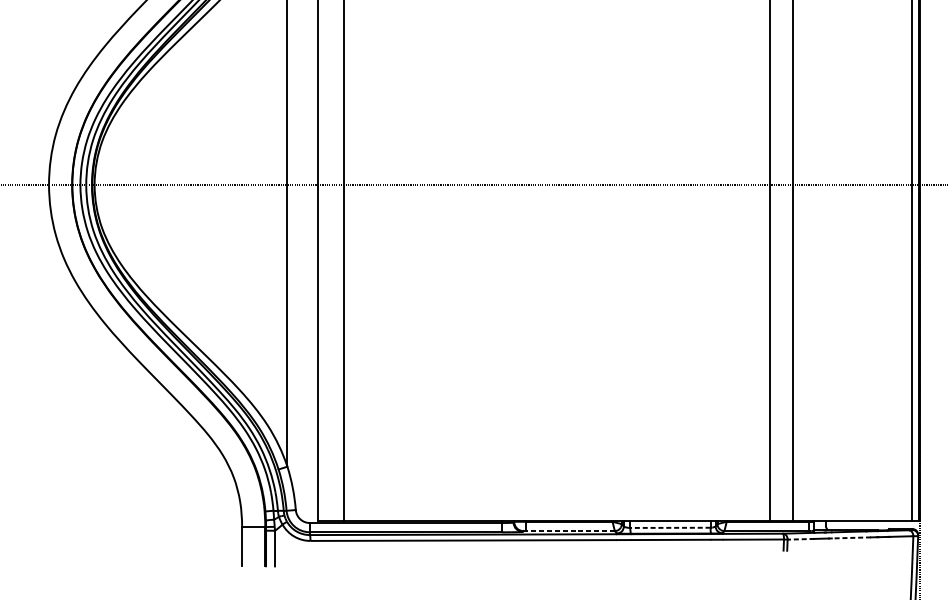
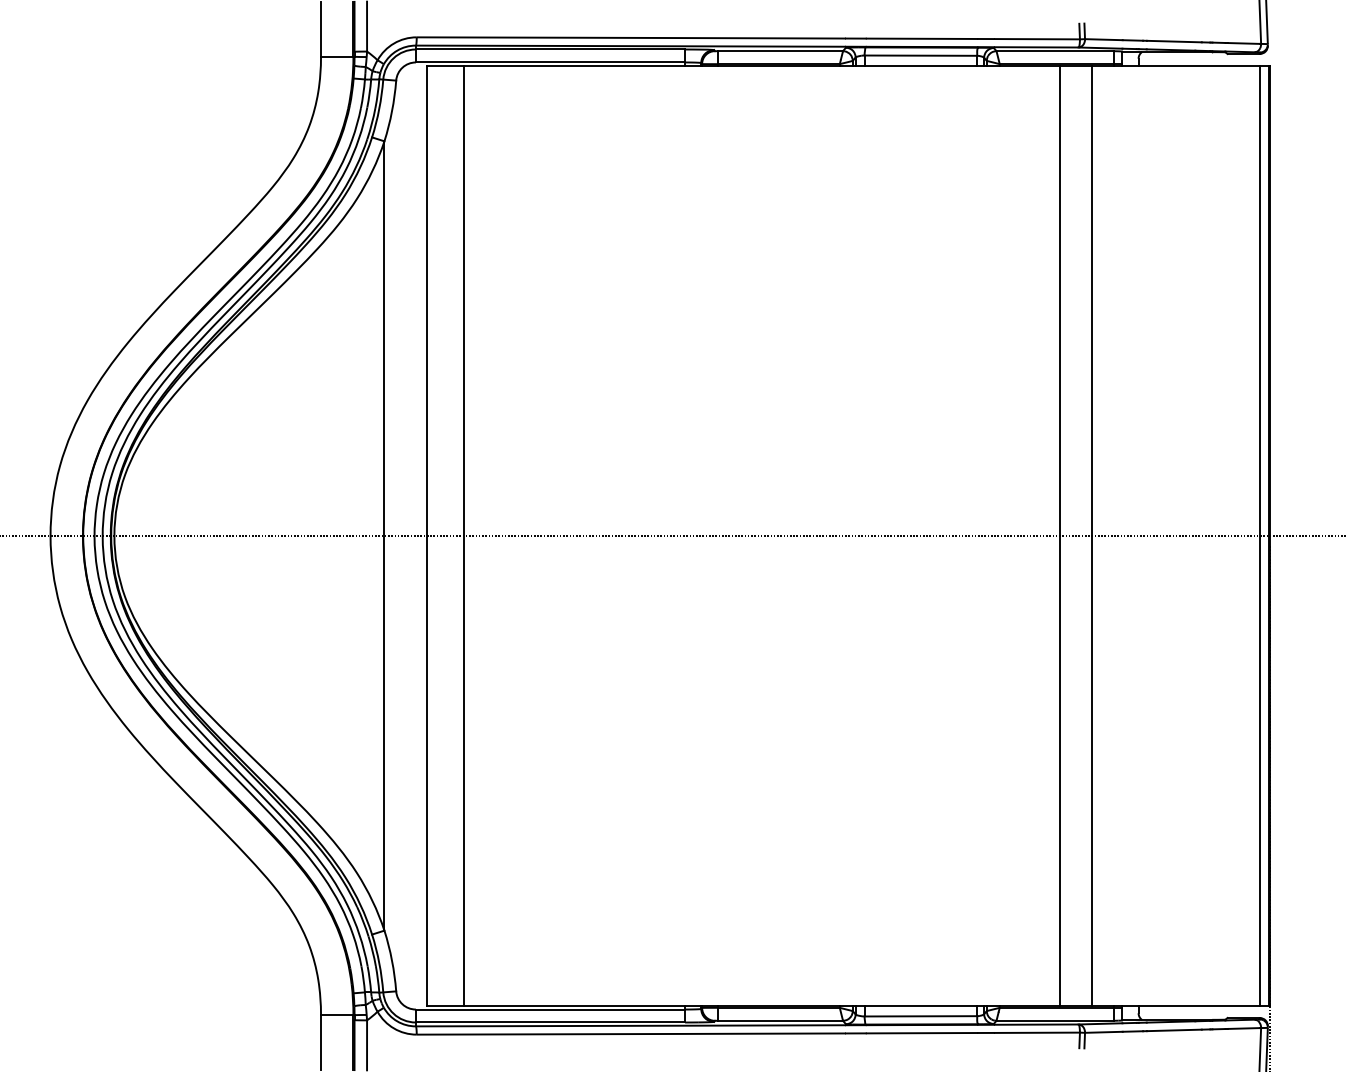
line: (670, 527) -> (920, 1016), dashed -> solid
line: (570, 530) -> (780, 1020), dashed -> solid
line: (850, 537) -> (1173, 1030), dashed -> solid
line: (800, 539) -> (1103, 1032), dashed -> solid

